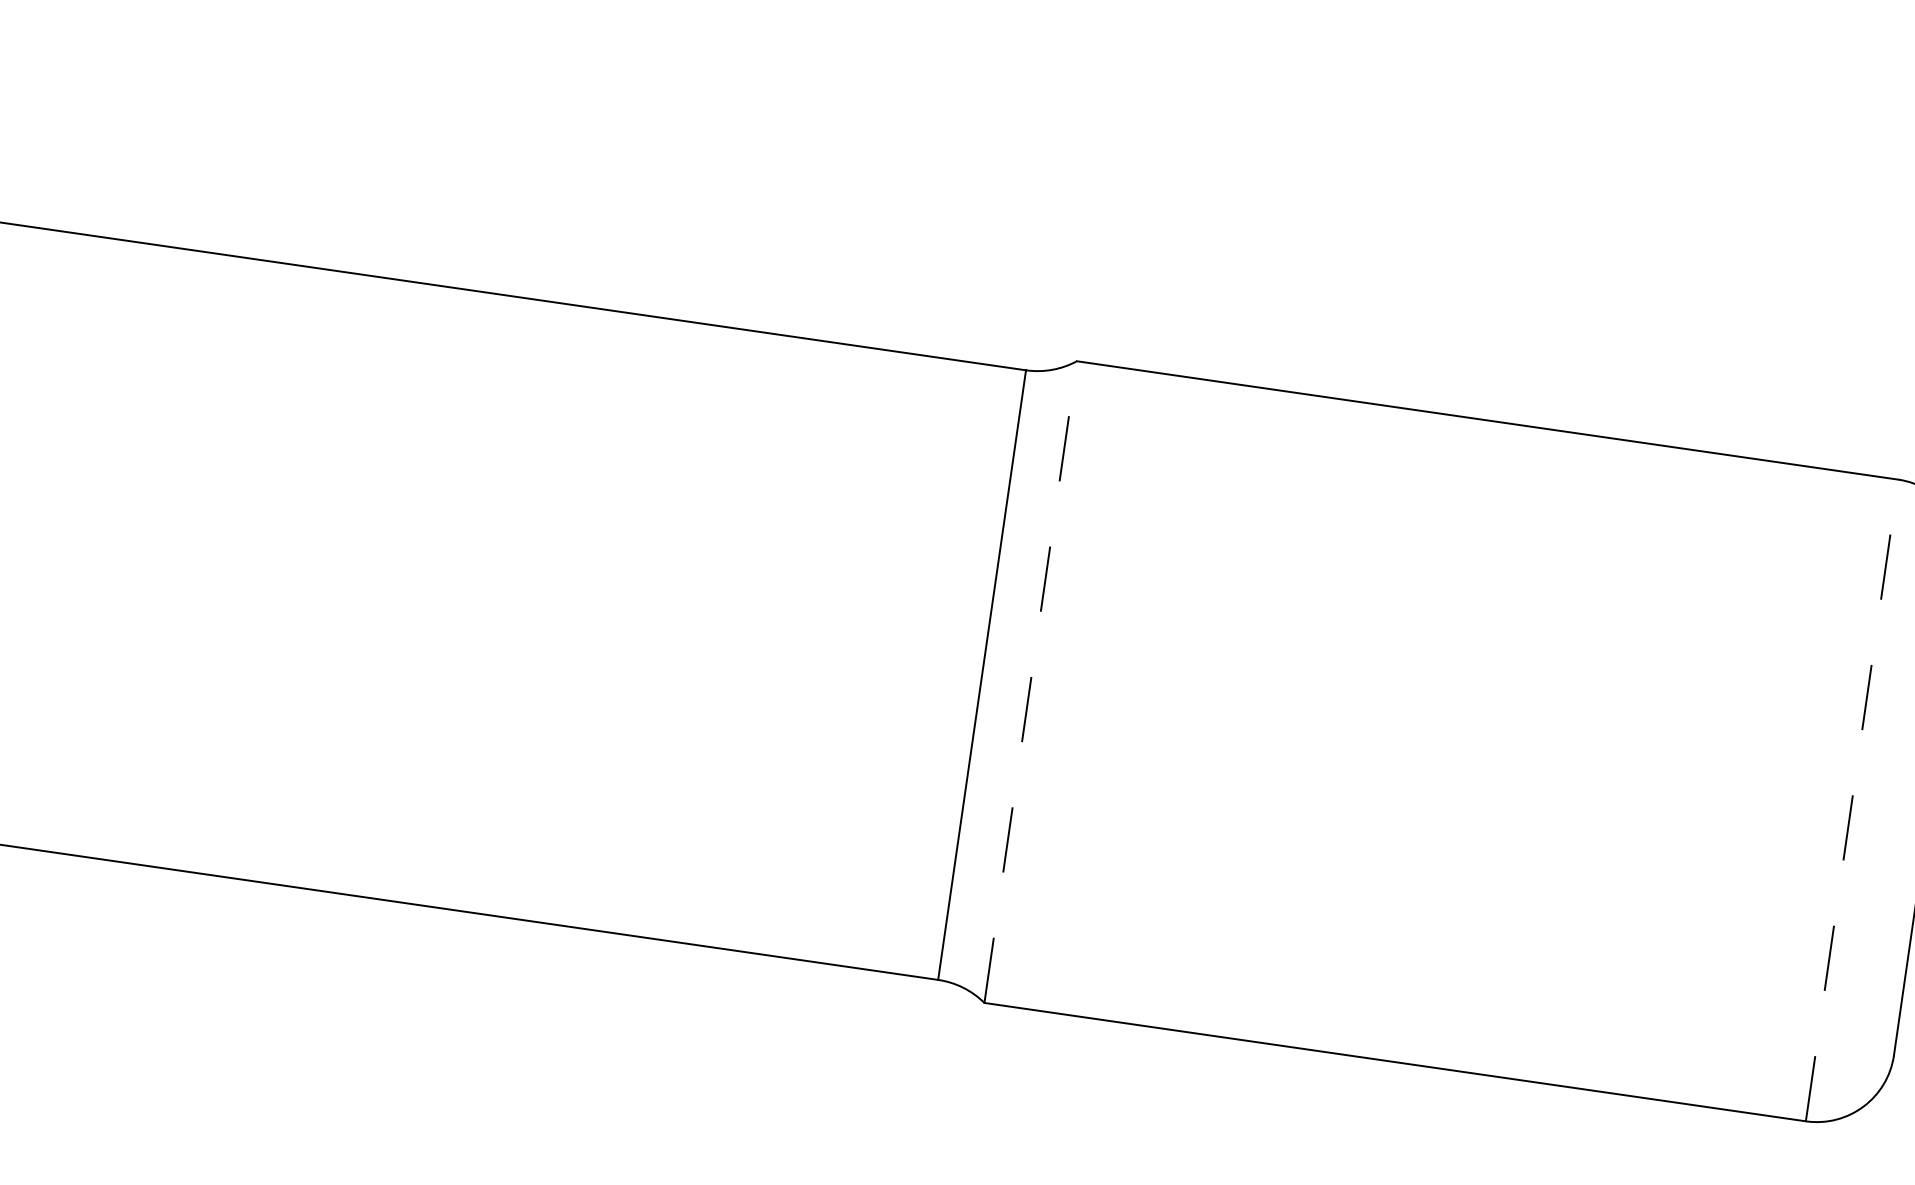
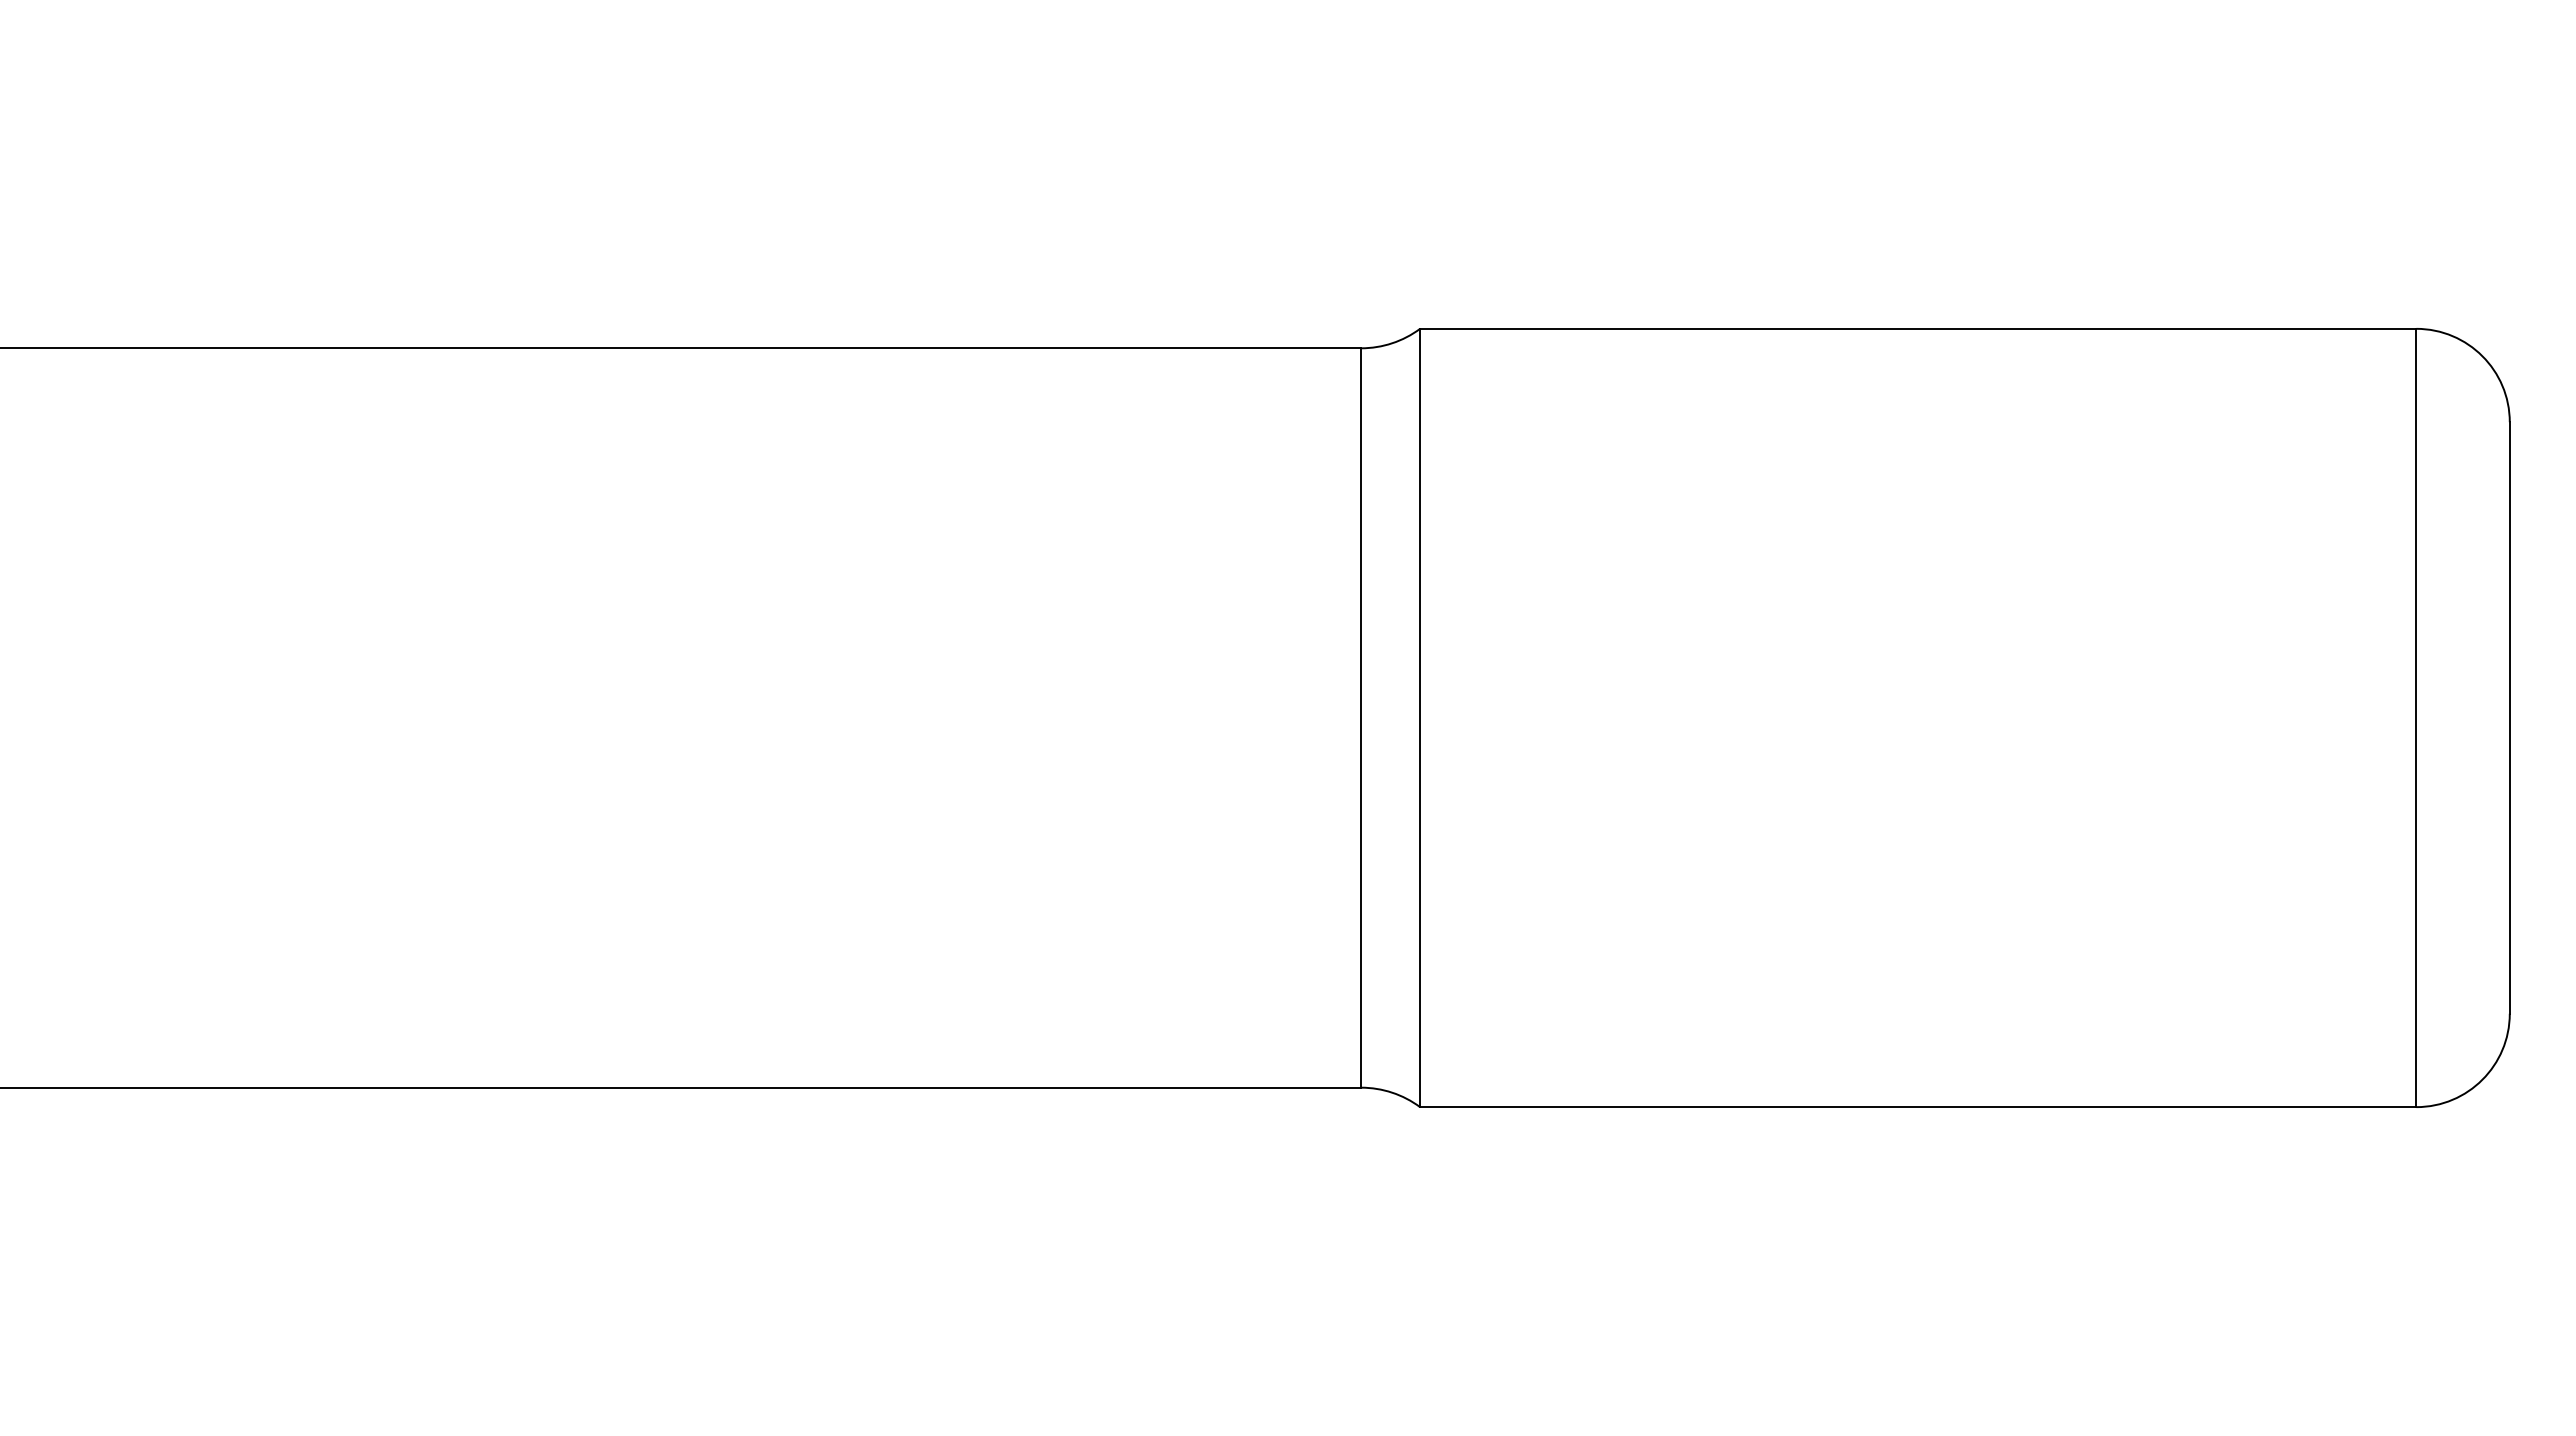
line: (1031, 681) -> (1420, 717), dashed -> solid
line: (1852, 800) -> (2416, 717), dashed -> solid

